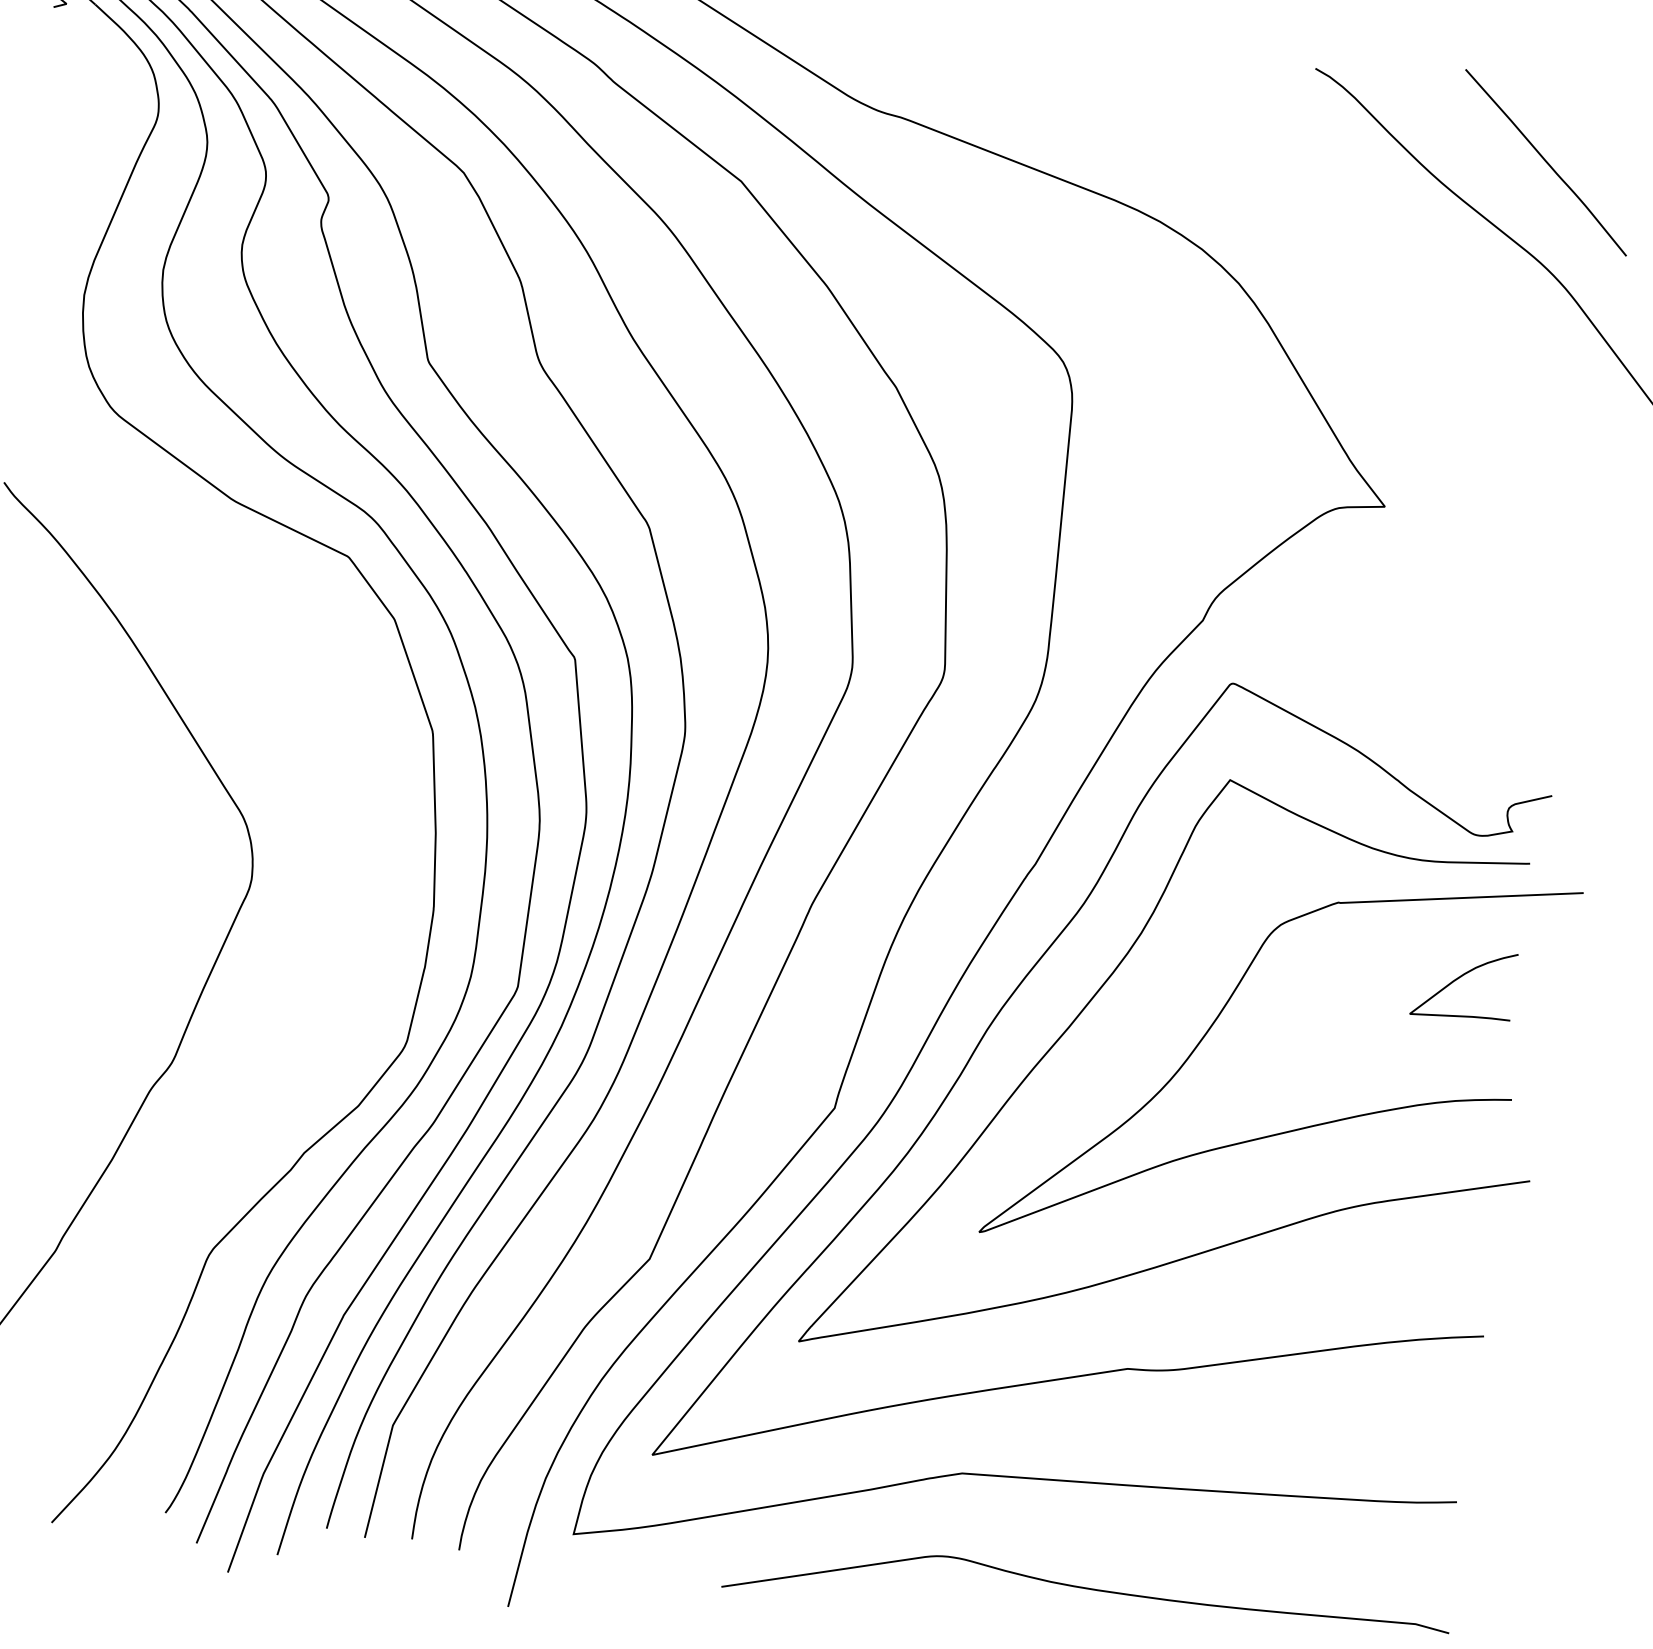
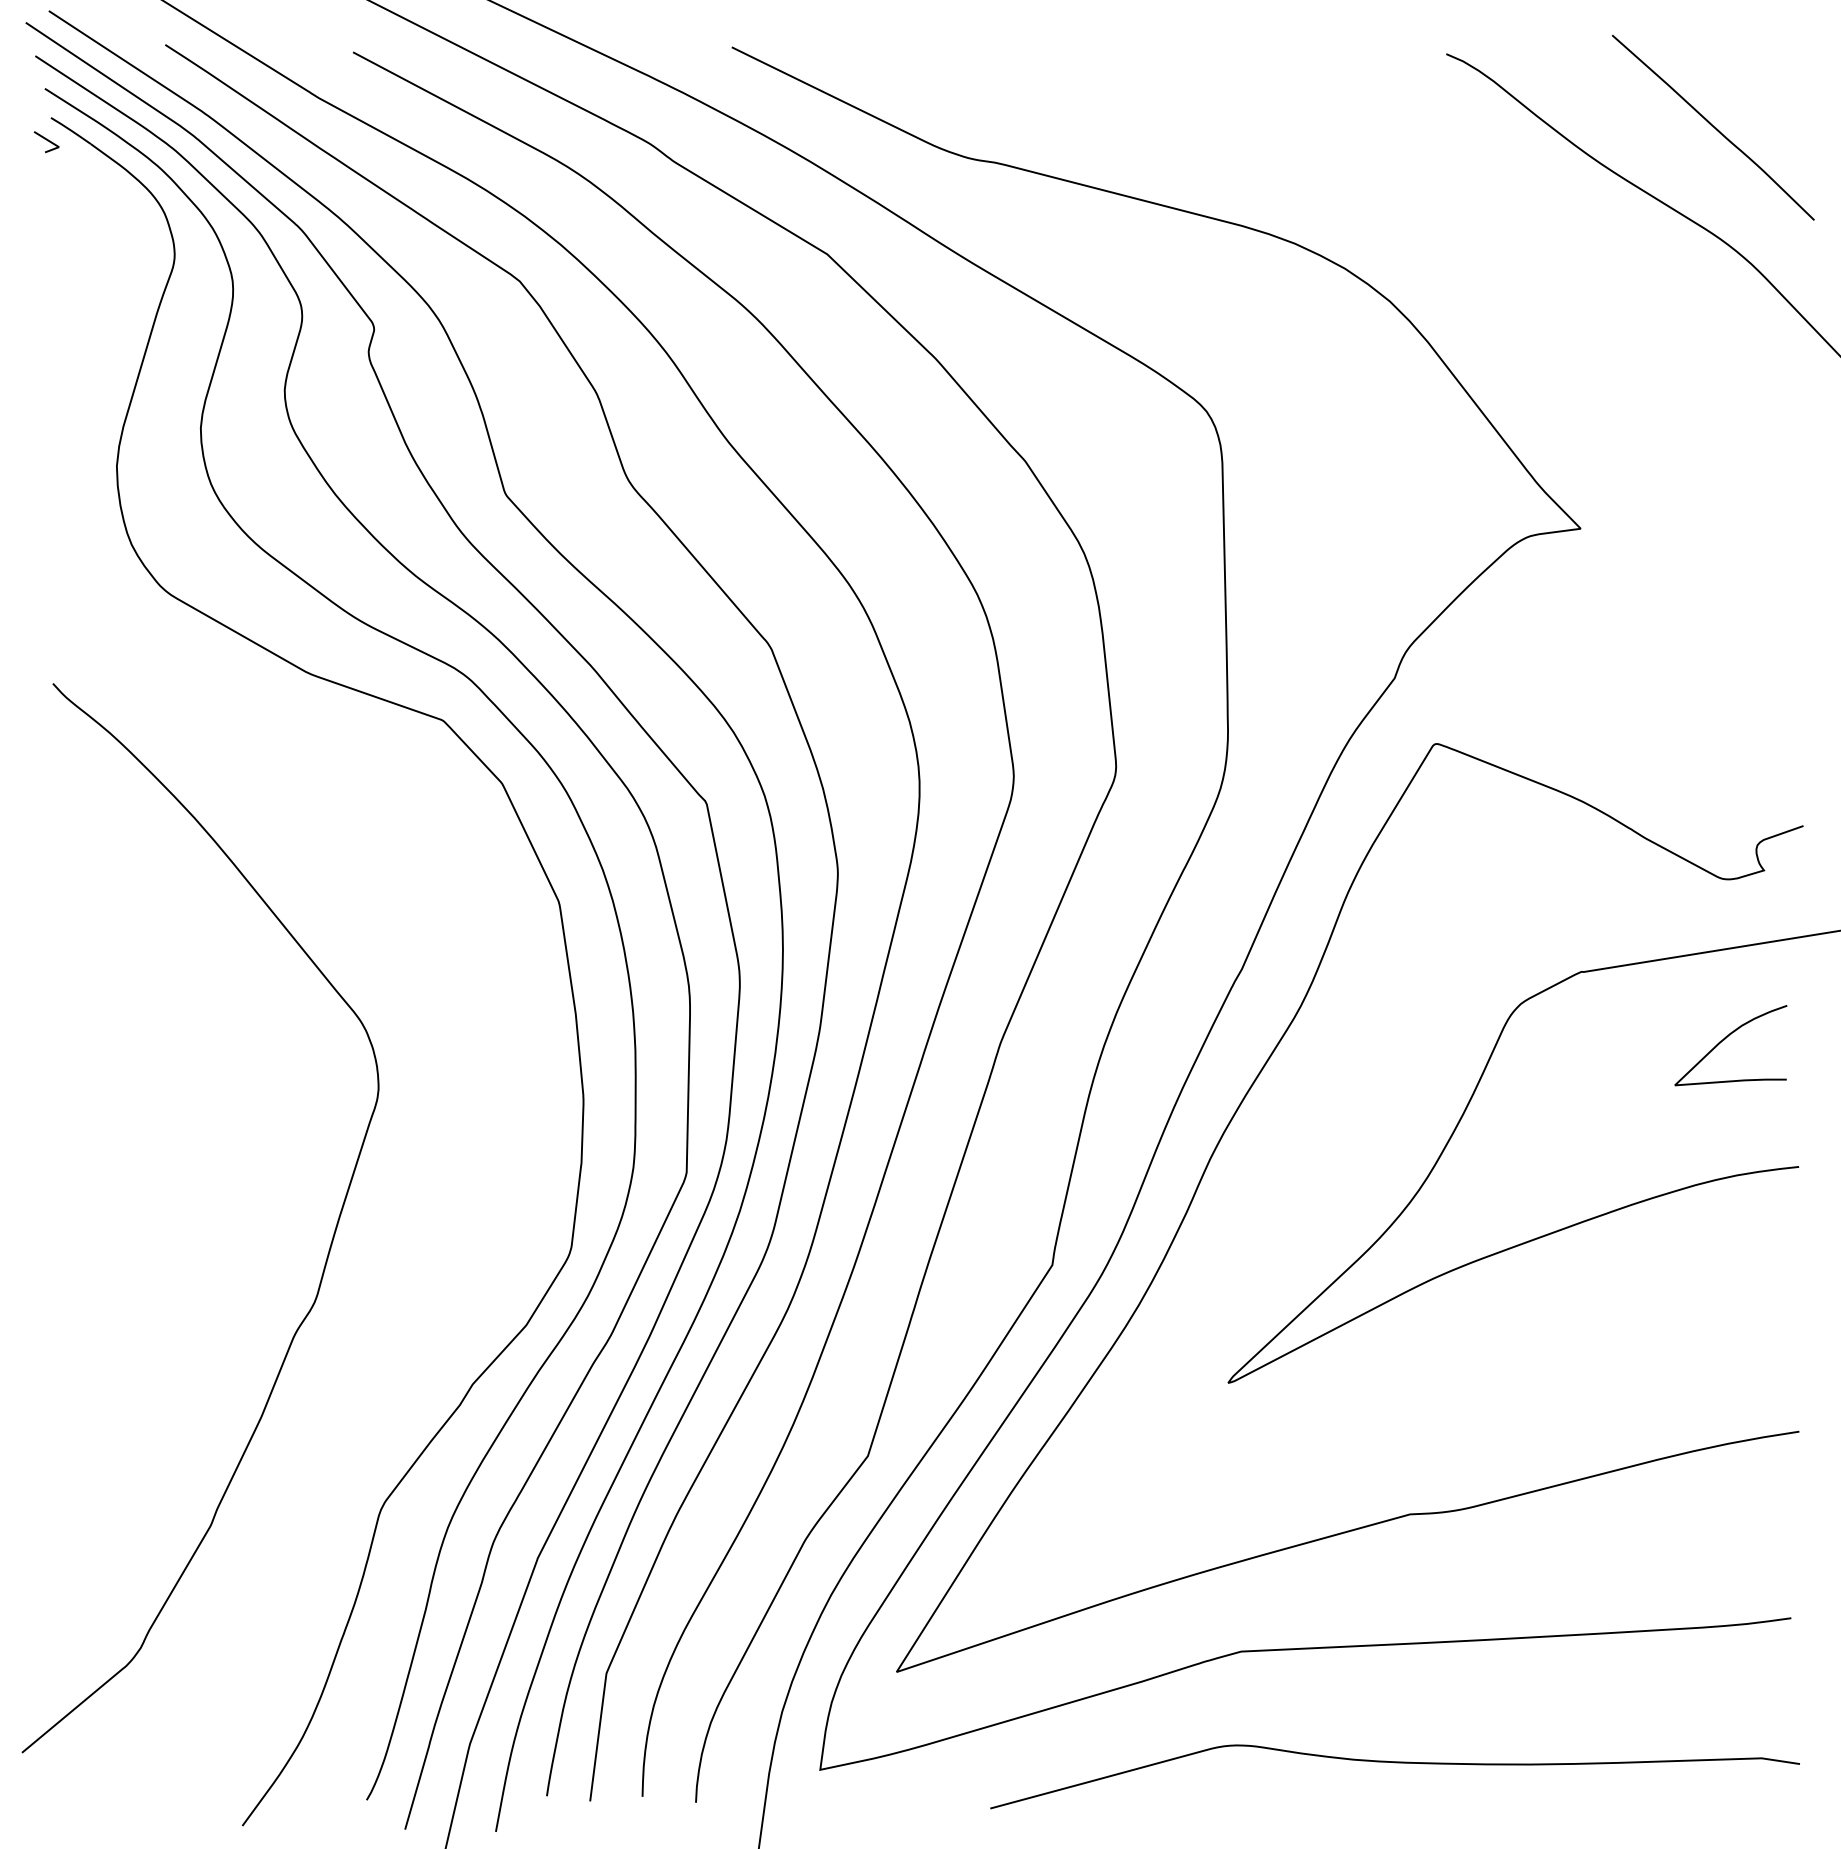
curve: (1090, 1003) -> (1320, 1115), removed

